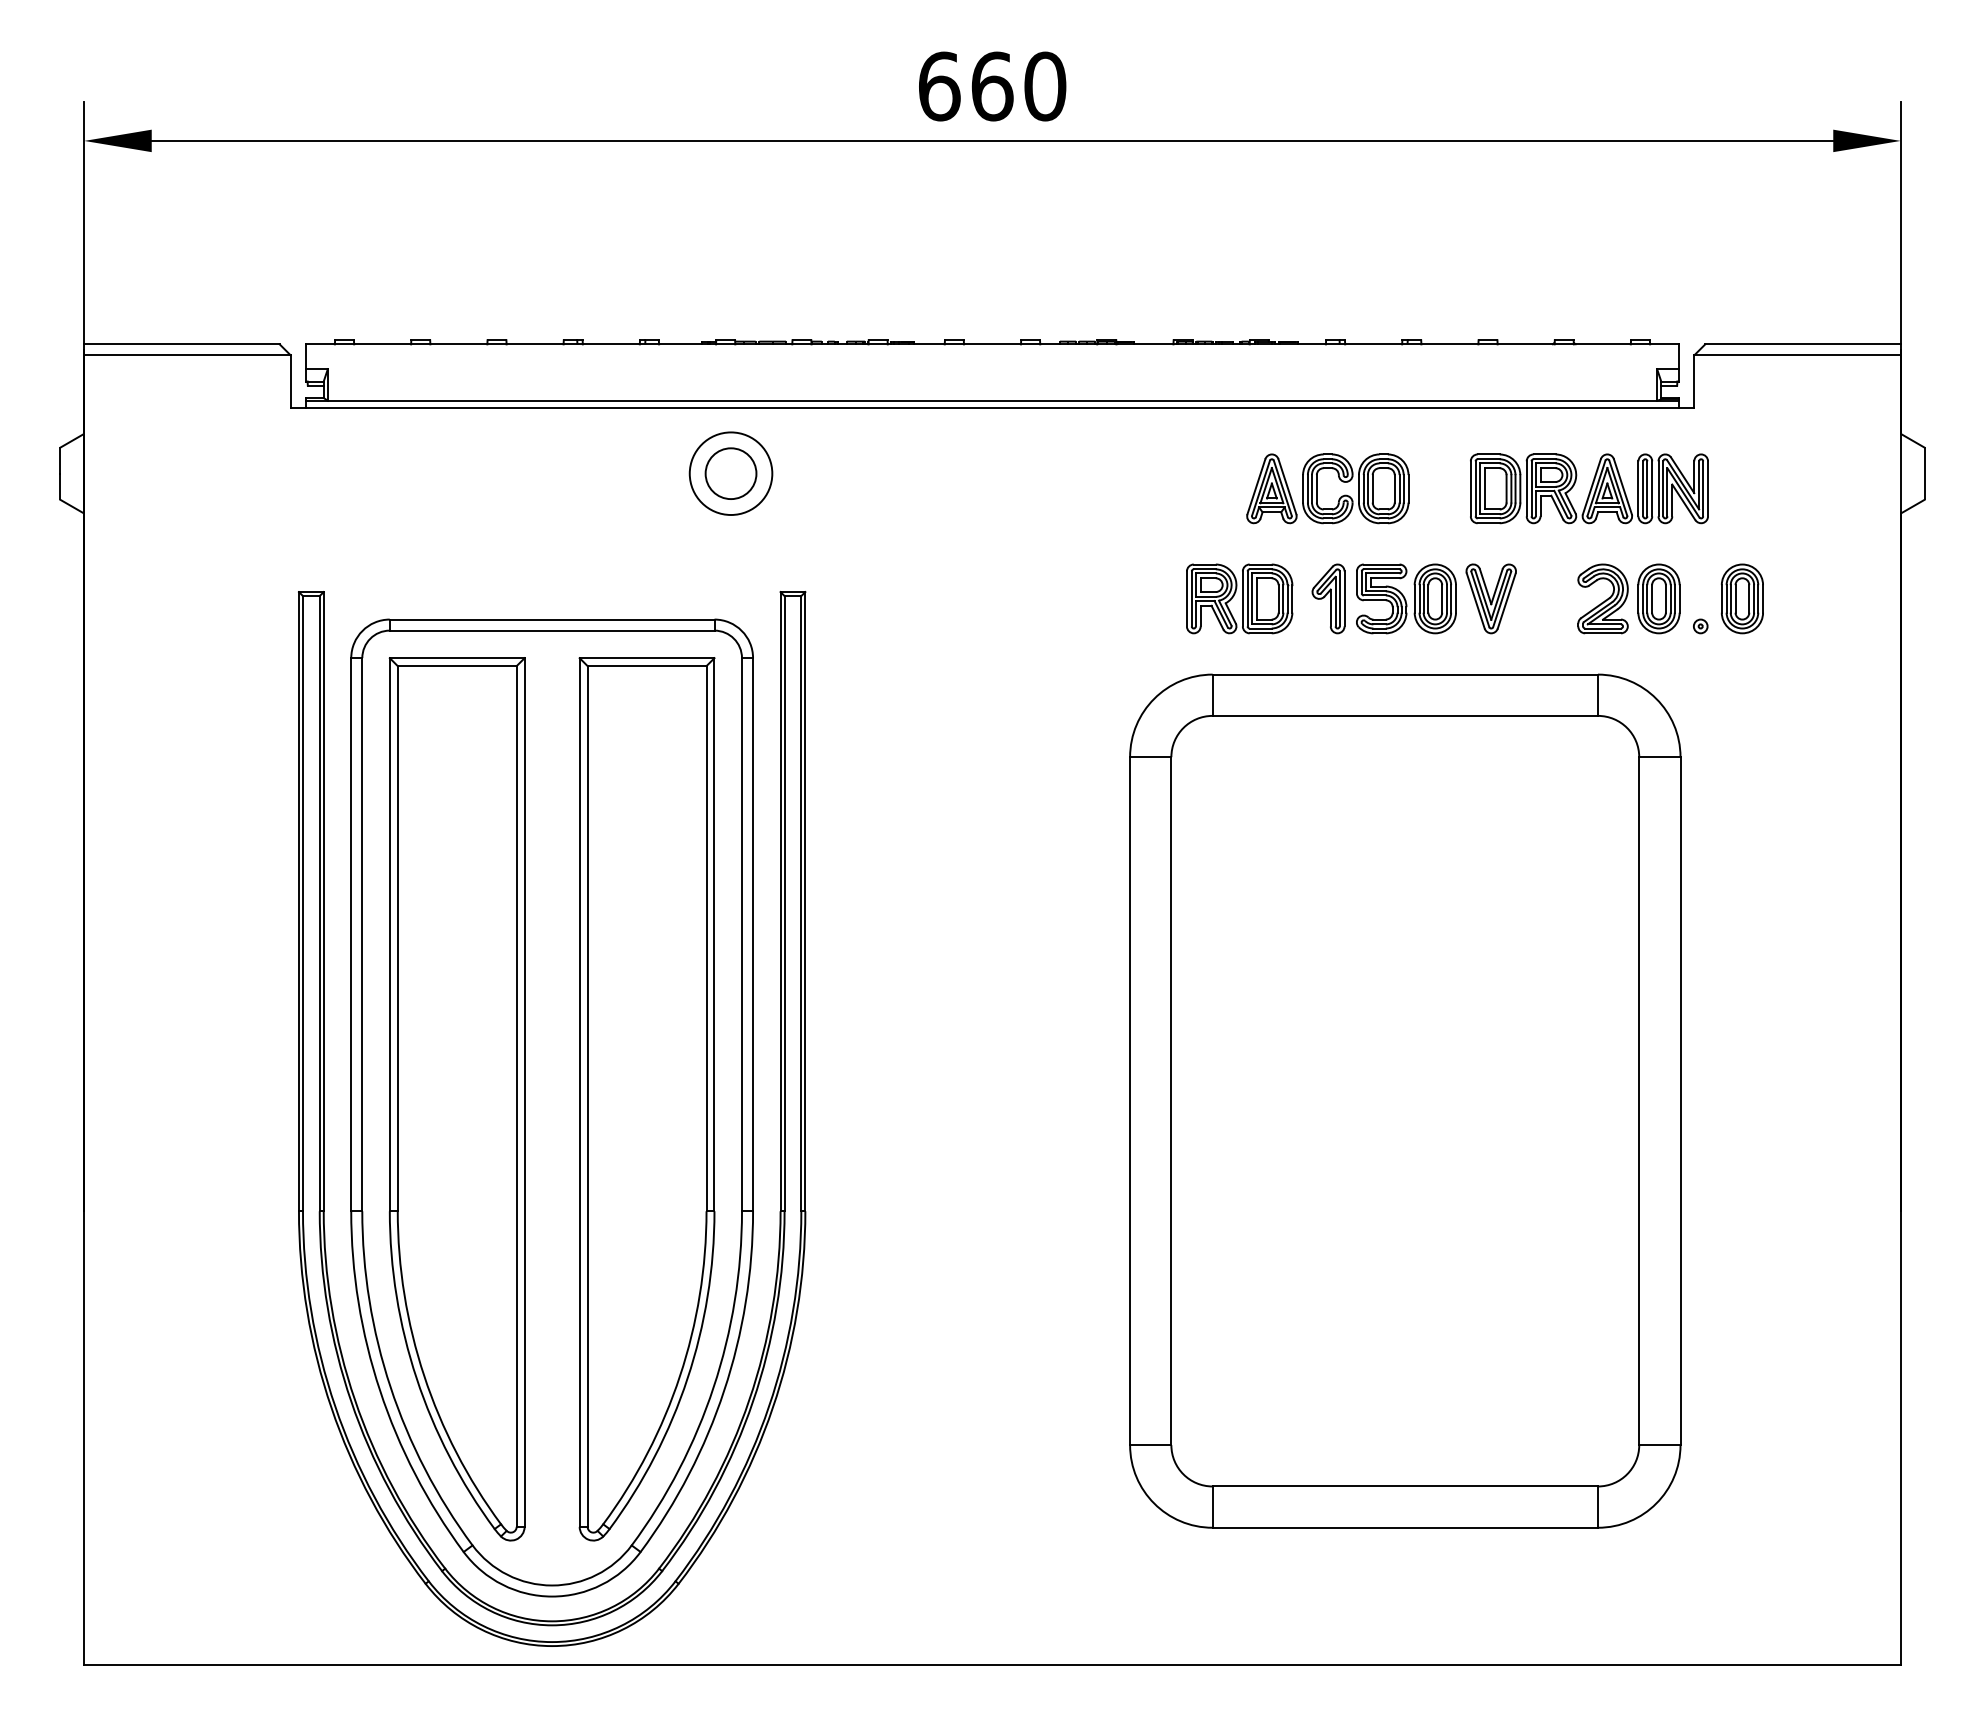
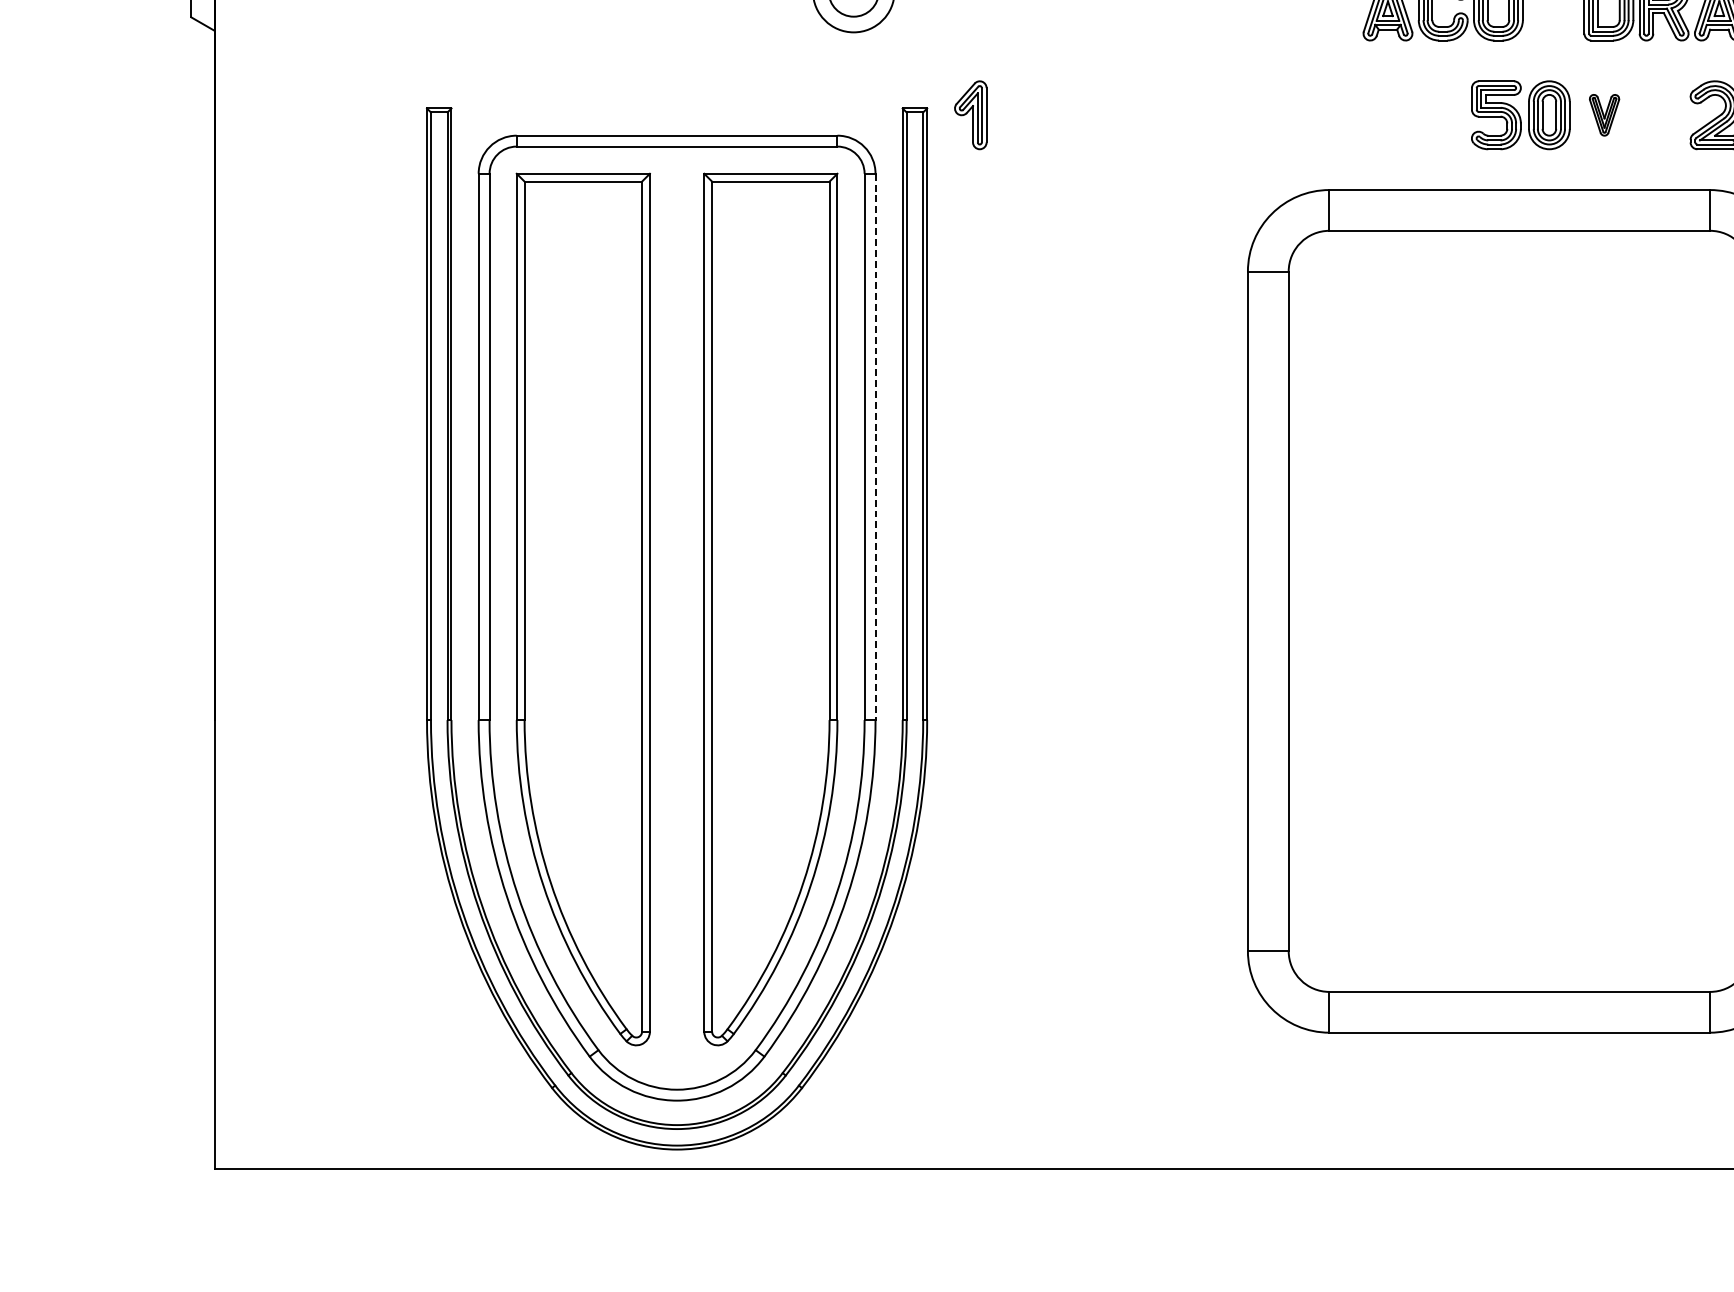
part: (1239, 598) -> (1355, 114), removed
part: (1328, 598) -> (970, 114), moved
part: (1490, 598) -> (1603, 114), size x0.6
line: (753, 934) -> (875, 446), solid -> dashed

